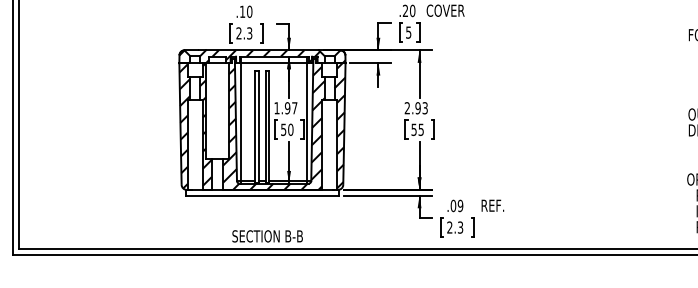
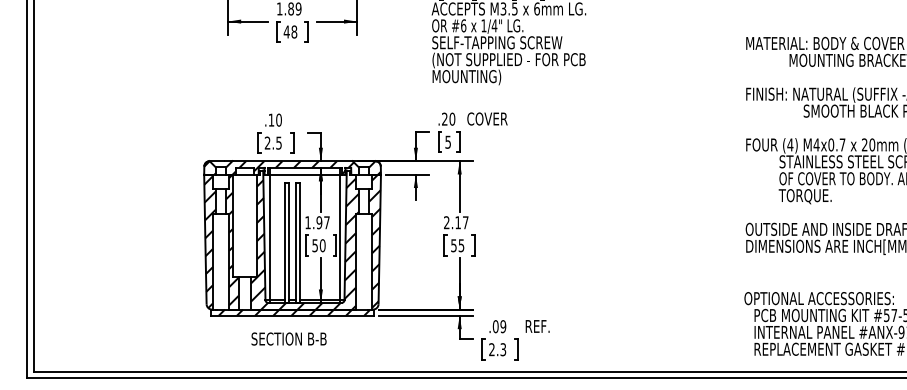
text: (249, 32) -> (278, 142), 2.3 -> 2.5
text: (421, 108) -> (461, 222), 2.93 -> 2.17
hatch: (264, 192) -> (294, 312), added
text: (267, 235) -> (288, 338), moved

